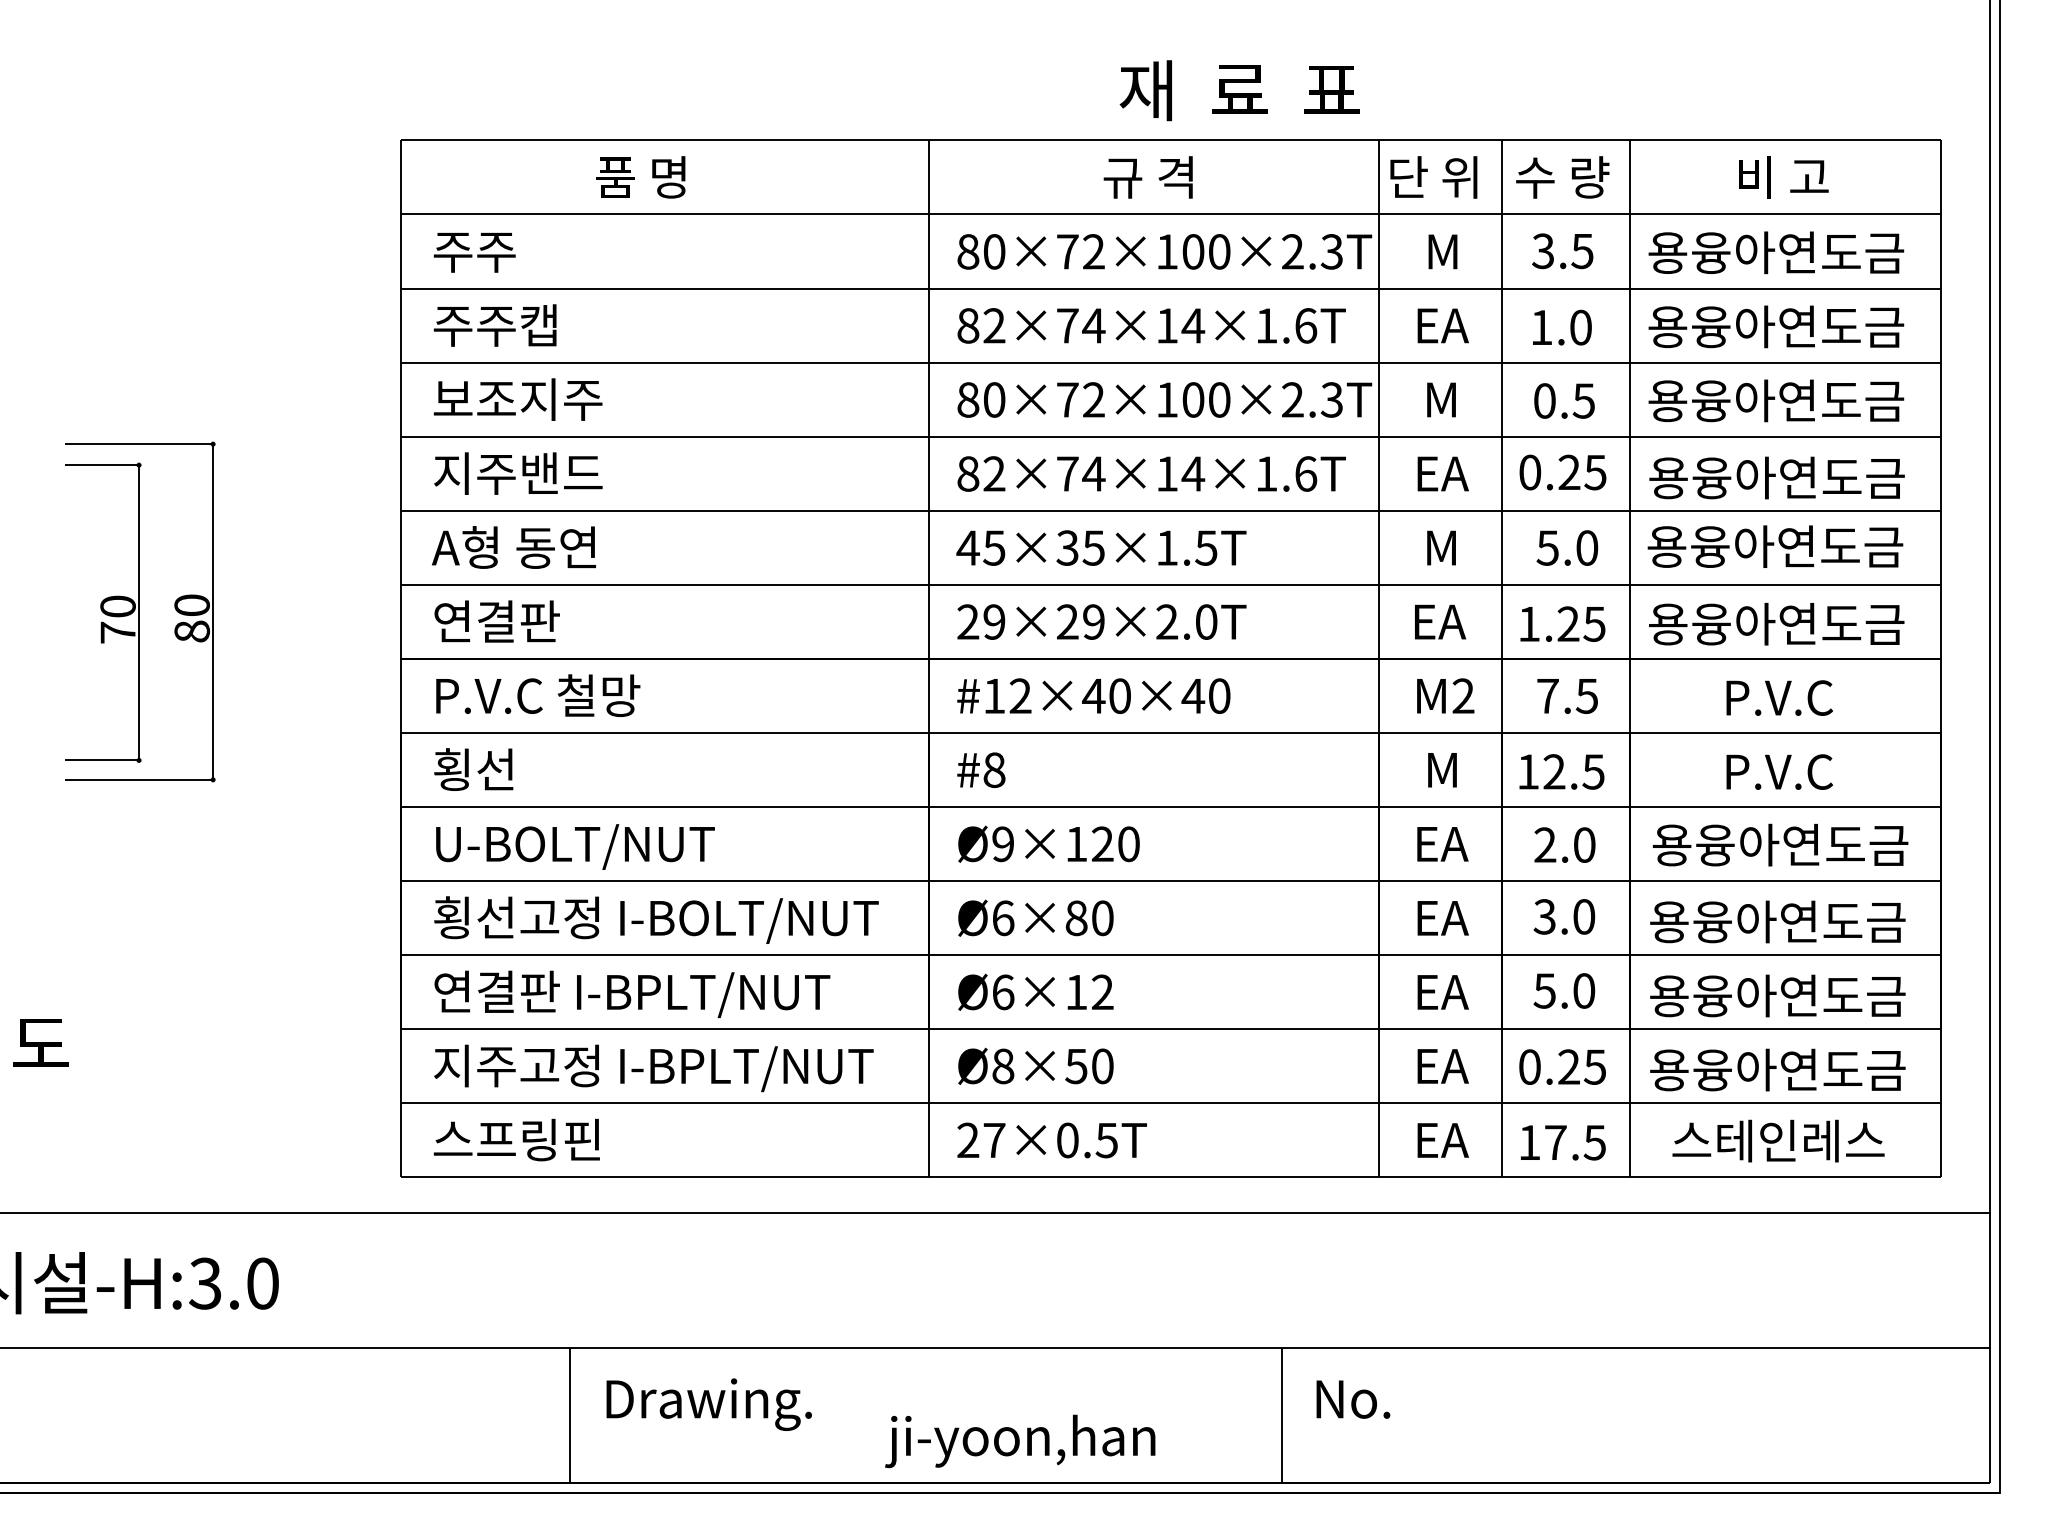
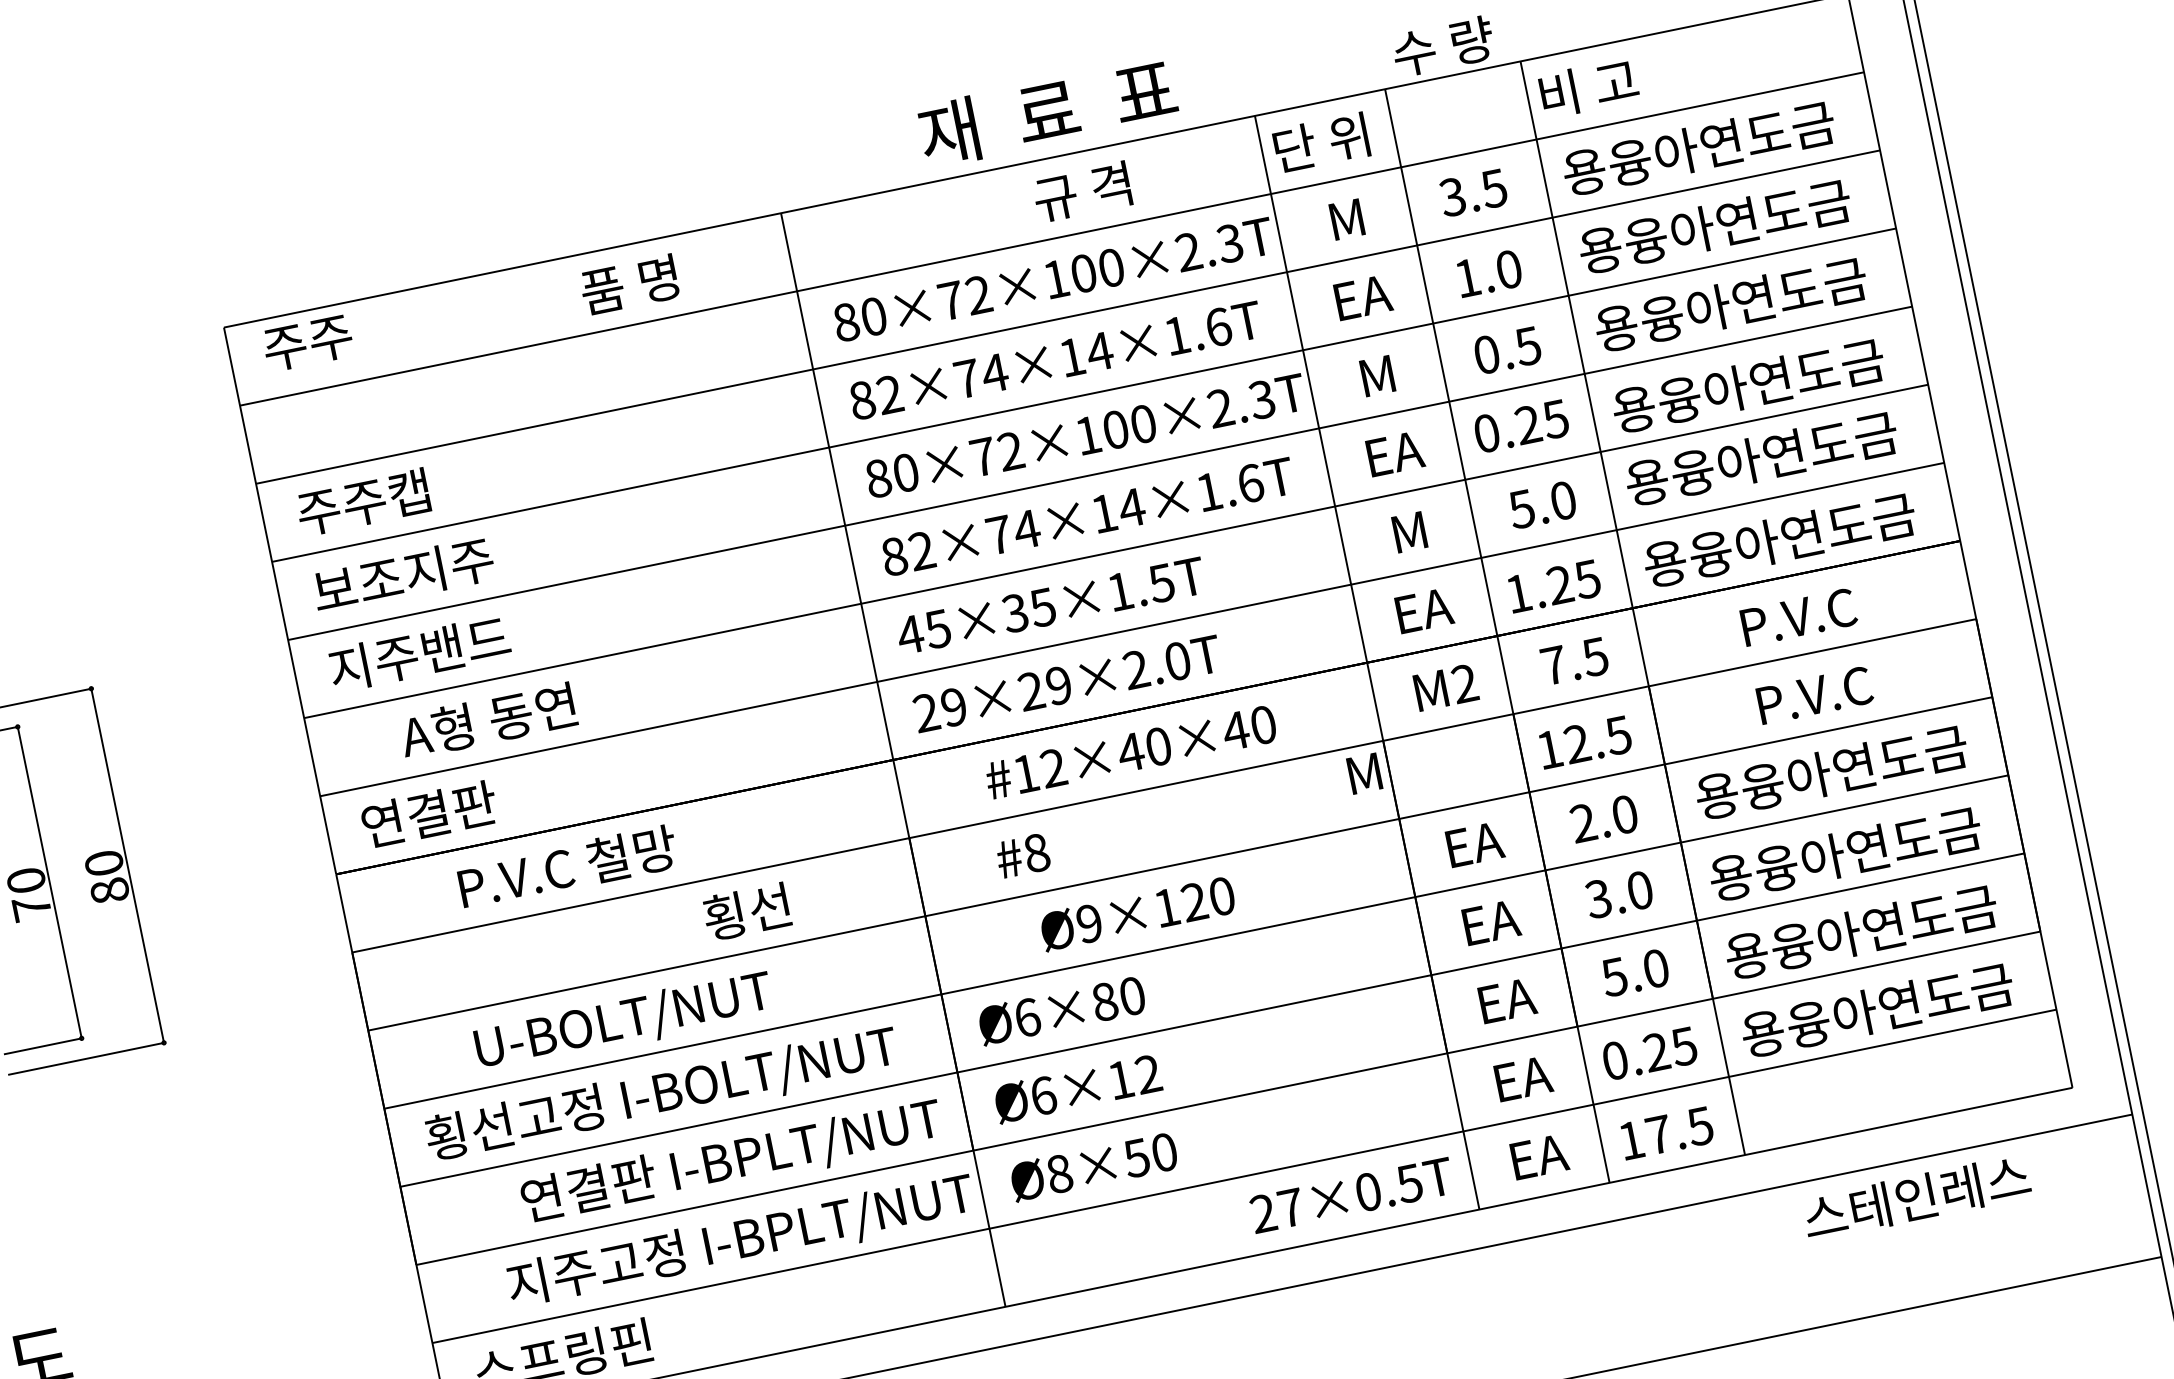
text: (1239, 90) -> (1047, 112), moved
text: (640, 177) -> (628, 285), moved
text: (1147, 177) -> (1081, 192), moved
text: (1562, 177) -> (1443, 46), moved
text: (1783, 177) -> (1588, 88), moved
text: (474, 252) -> (307, 343), moved
text: (513, 547) -> (487, 720), moved
text: (538, 695) -> (568, 867), moved
text: (1093, 695) -> (1130, 751), moved
text: (473, 769) -> (746, 911), moved
text: (981, 769) -> (1023, 855), moved
text: (1442, 770) -> (1364, 773), moved
text: (1048, 843) -> (1137, 913), moved
text: (575, 846) -> (624, 1021), moved
text: (632, 994) -> (732, 1162), moved
text: (653, 1068) -> (740, 1241), moved
text: (1051, 1140) -> (1351, 1195), moved
text: (1778, 1140) -> (1916, 1197), moved

